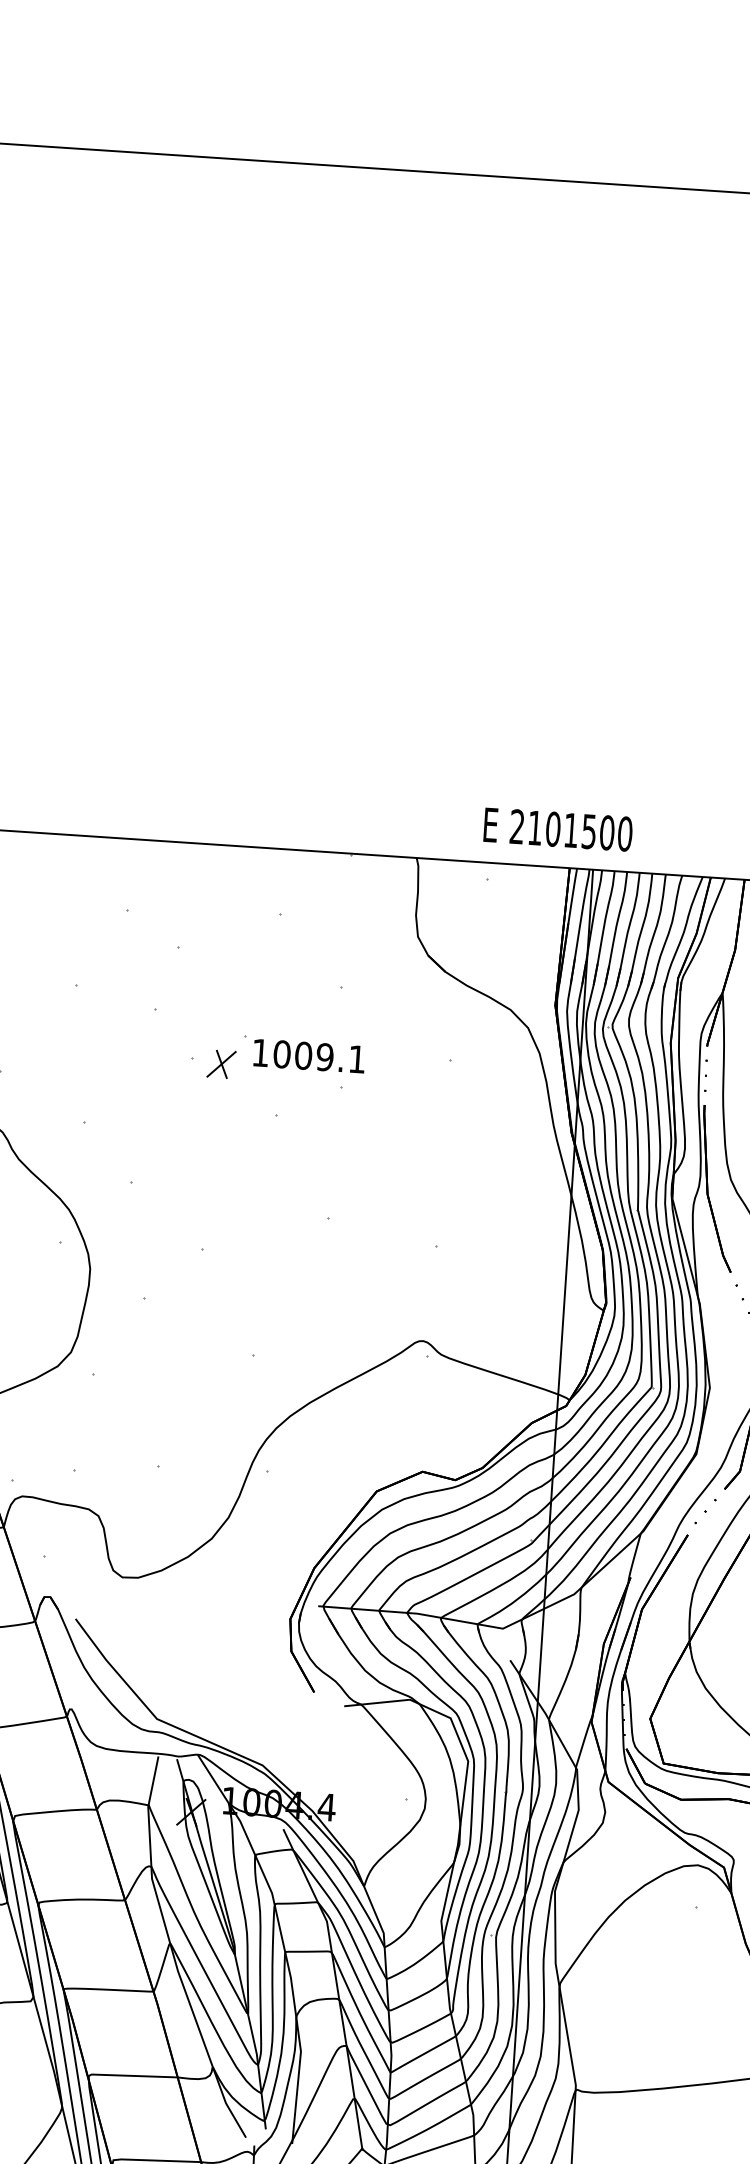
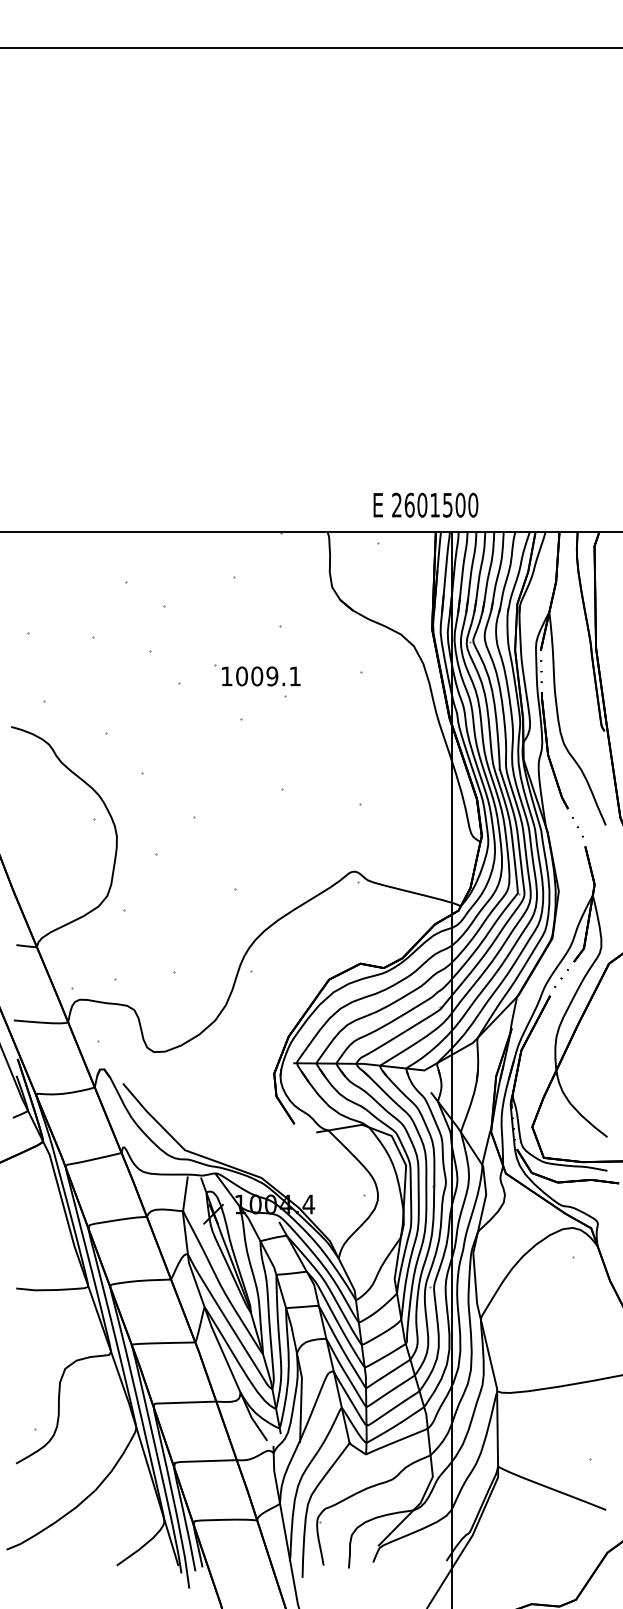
text: (535, 827) -> (409, 504), 2101500 -> 2601500
part: (221, 1063) -> (199, 685), removed

